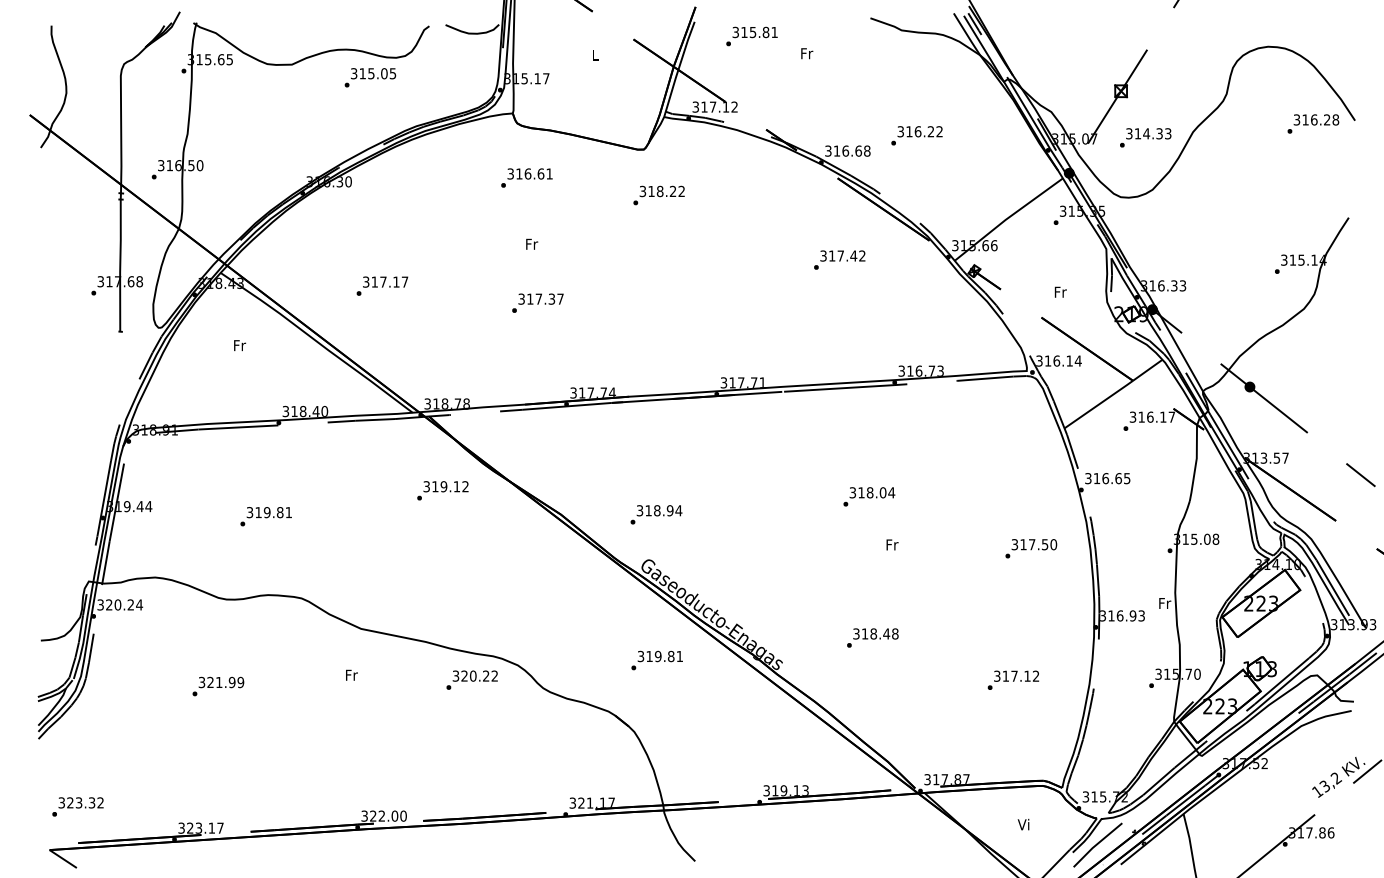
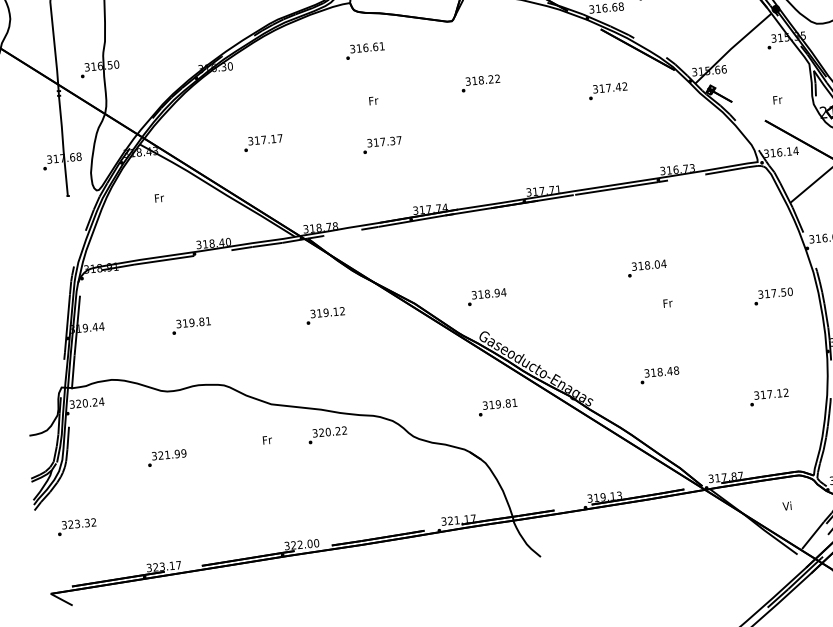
text: (658, 195) -> (480, 83), moved
text: (442, 490) -> (325, 315), moved
text: (471, 679) -> (327, 434), moved
text: (77, 806) -> (76, 526), moved

